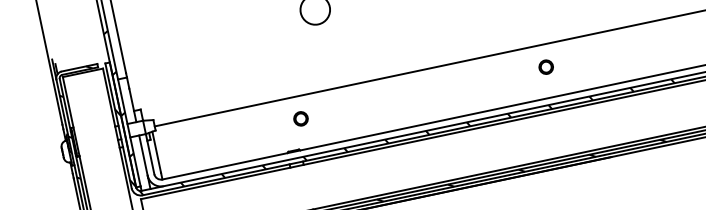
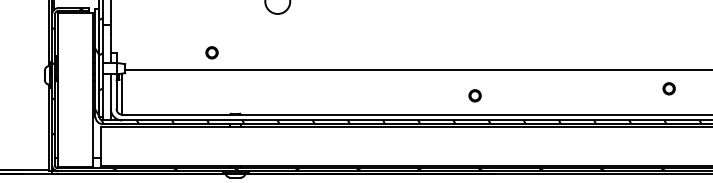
circle: (545, 66) -> (474, 95), moved
circle: (300, 118) -> (211, 52), moved

